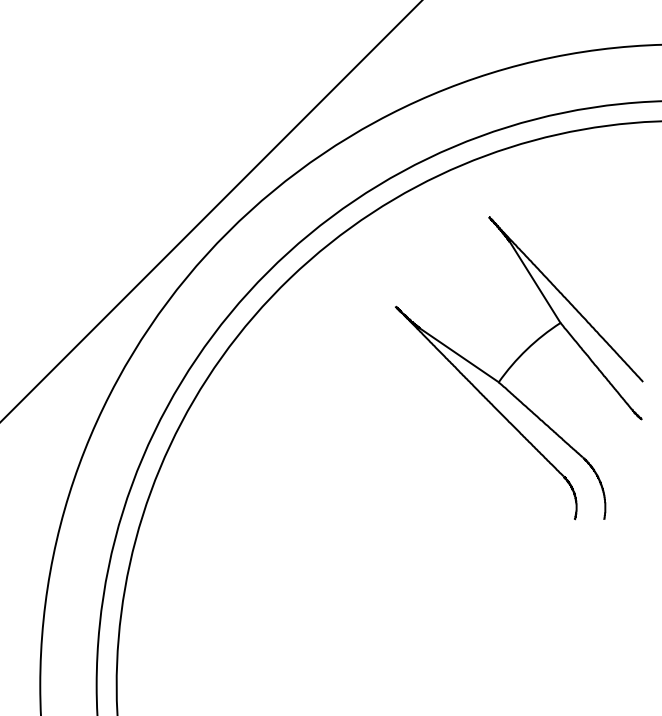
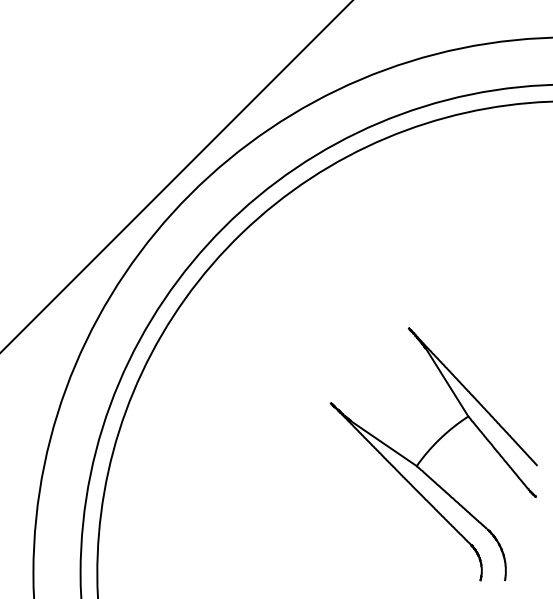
part: (513, 365) -> (429, 452), moved

